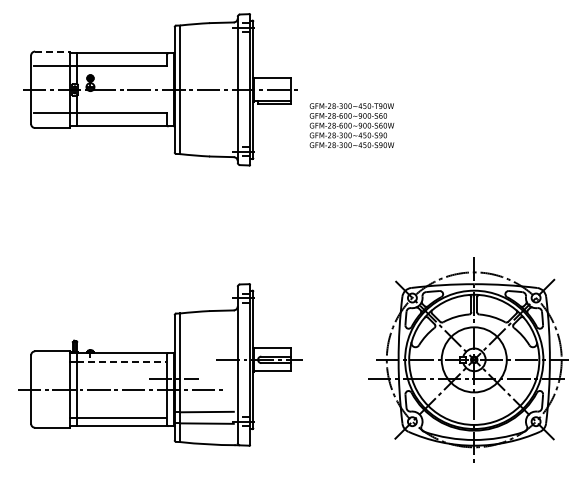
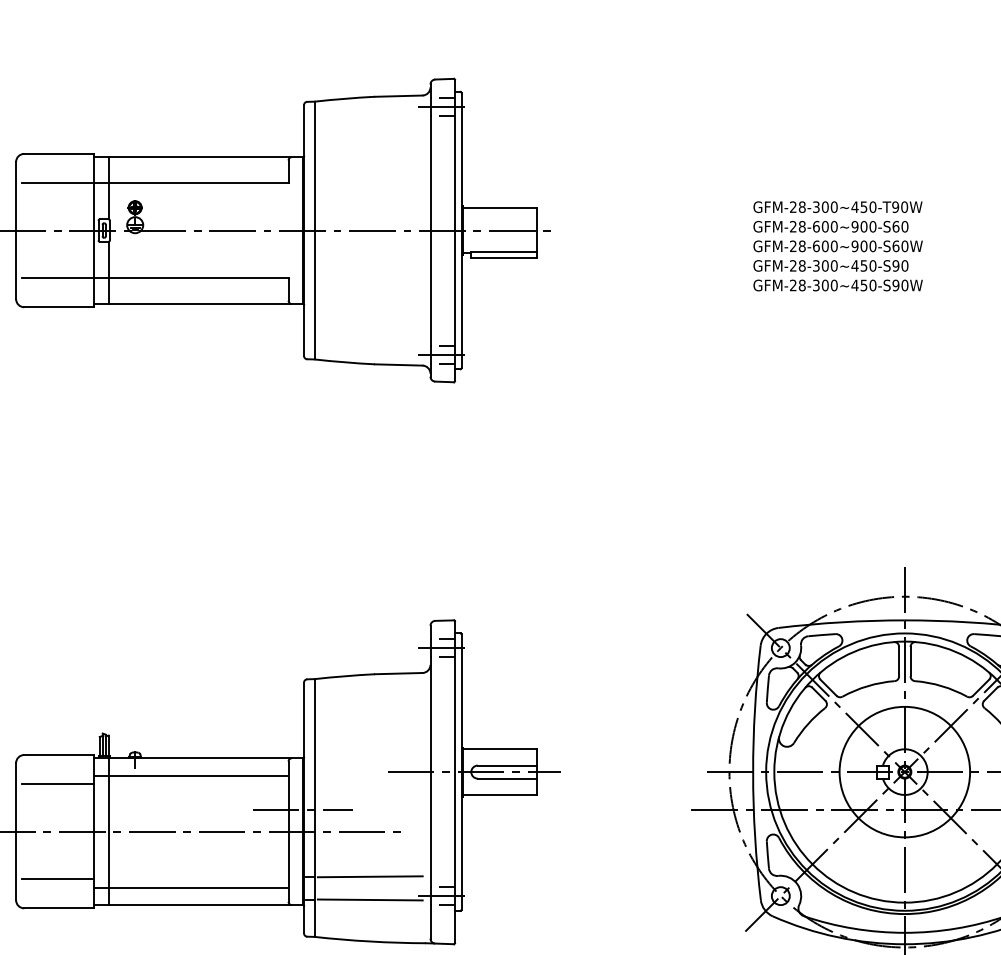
line: (52, 51) -> (59, 153), dashed -> solid
text: (351, 125) -> (837, 245), moved
line: (122, 361) -> (199, 775), dashed -> solid
line: (51, 365) -> (57, 783), added
line: (51, 413) -> (57, 879), added

